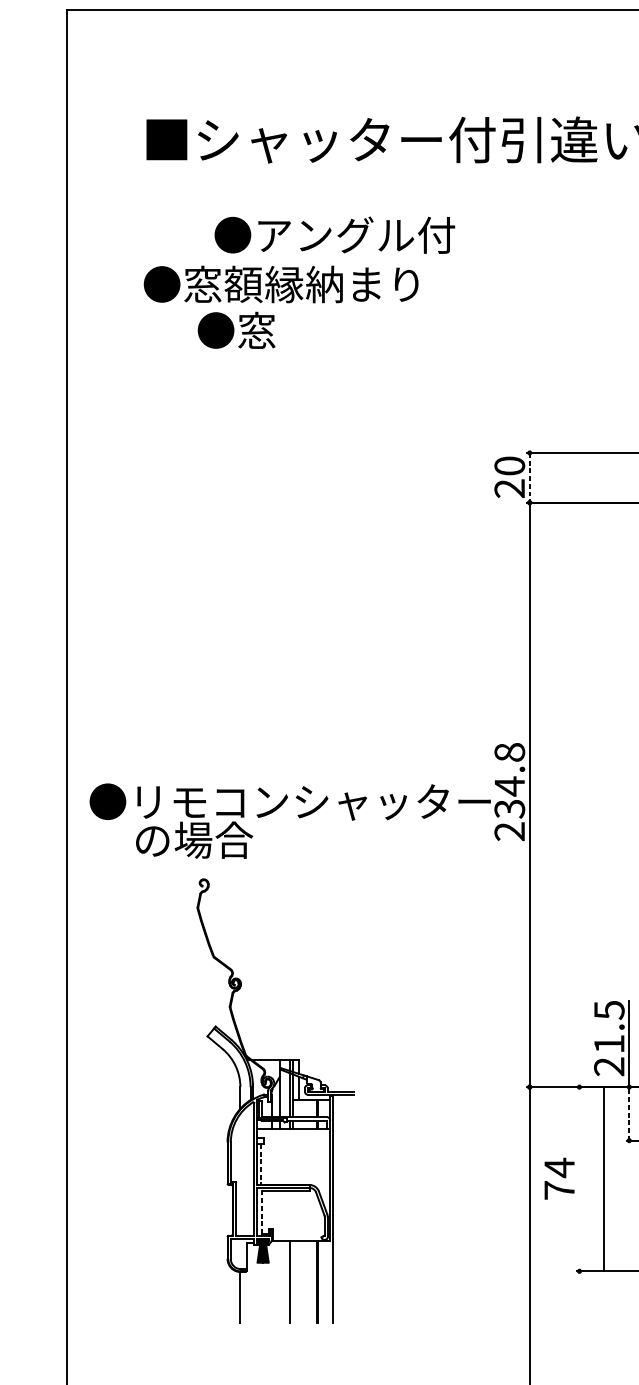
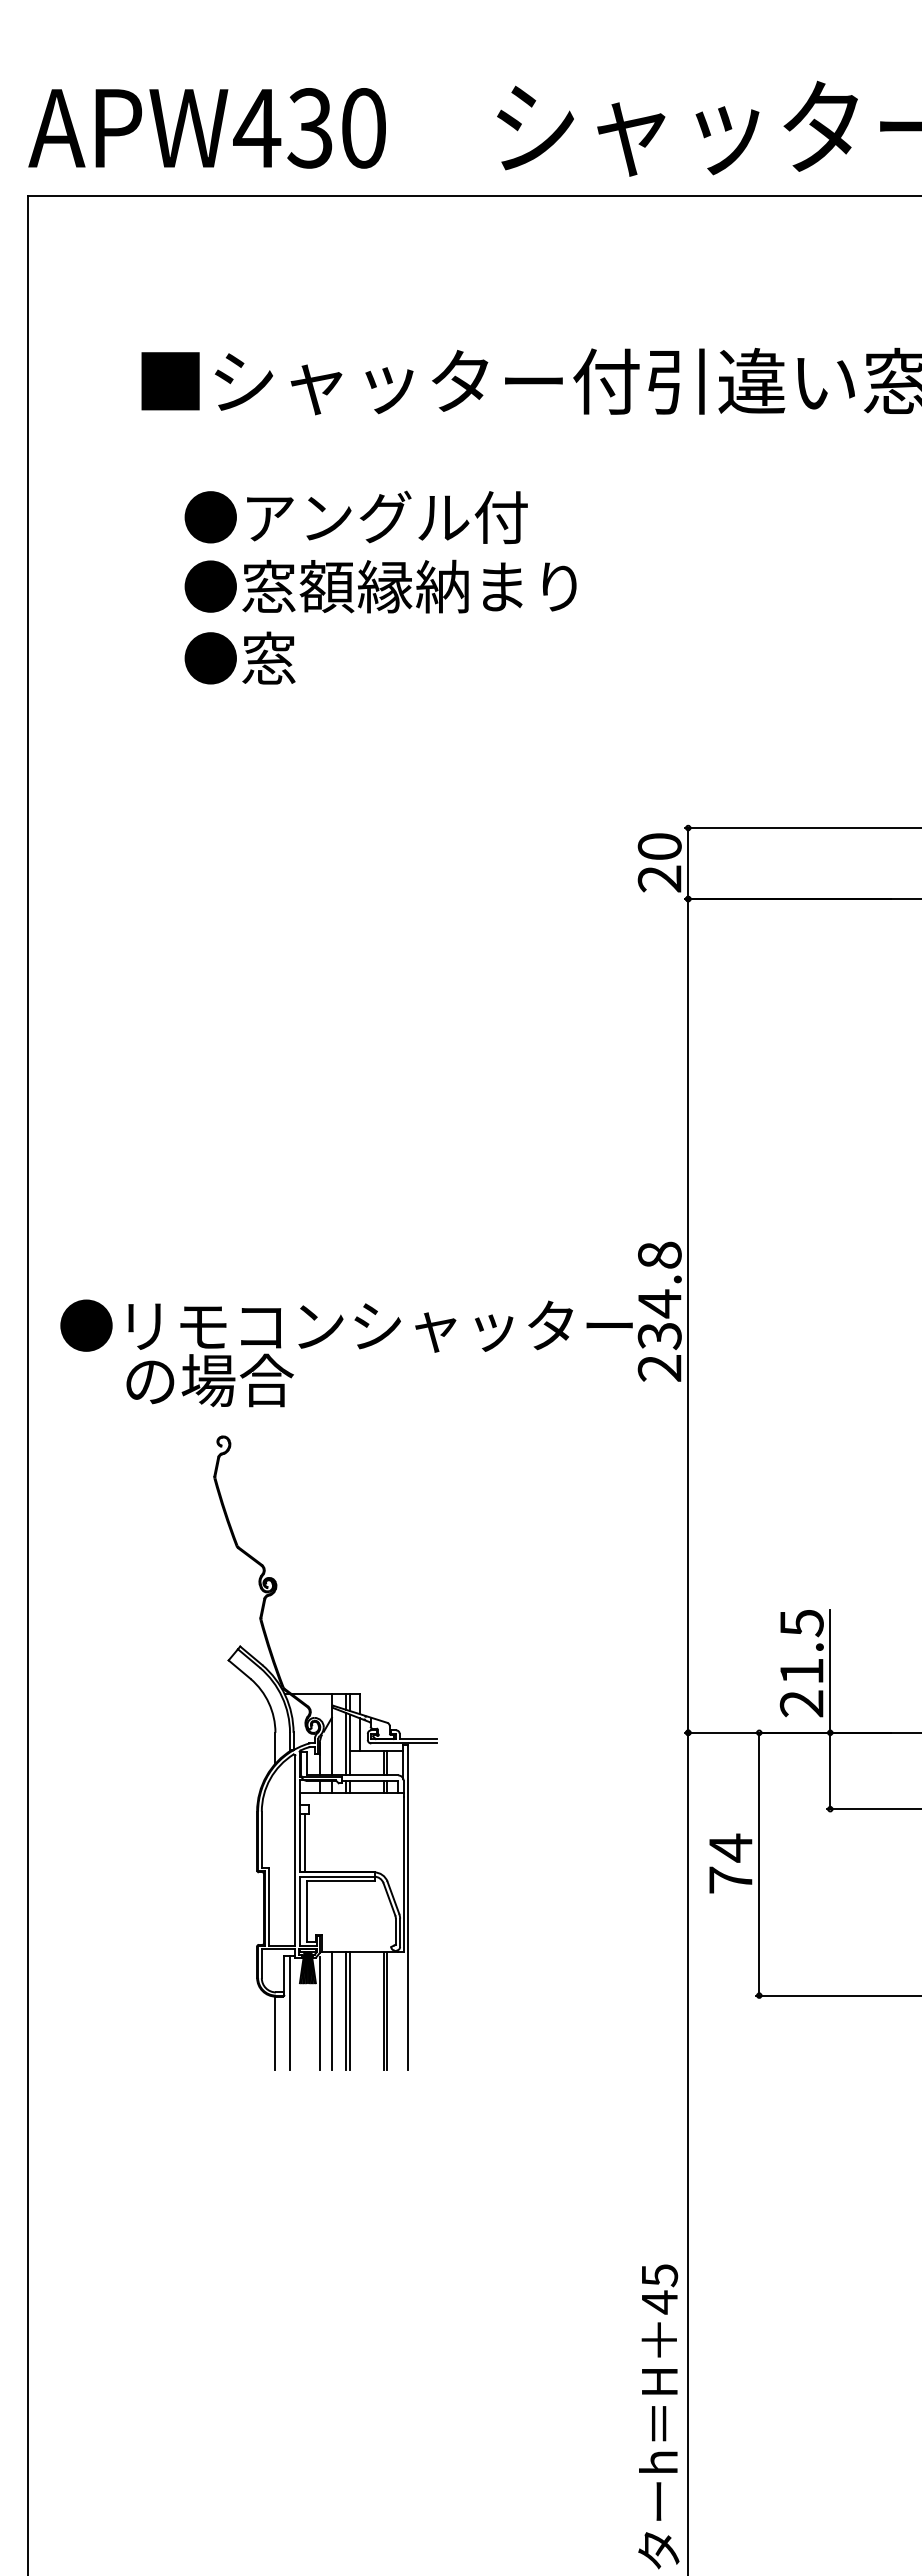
text: (334, 235) -> (355, 517), moved
text: (281, 284) -> (380, 586), moved
text: (236, 329) -> (239, 657), moved
line: (529, 478) -> (688, 864), dashed -> solid
line: (629, 1113) -> (830, 1770), dashed -> solid
line: (260, 1164) -> (304, 1843), dashed -> solid
line: (604, 1178) -> (759, 1863), moved
line: (262, 1212) -> (306, 1911), dashed -> solid
line: (279, 1281) -> (331, 2010), added
line: (292, 1281) -> (350, 2010), added
line: (250, 1283) -> (290, 2012), added
line: (271, 1283) -> (319, 2012), added

